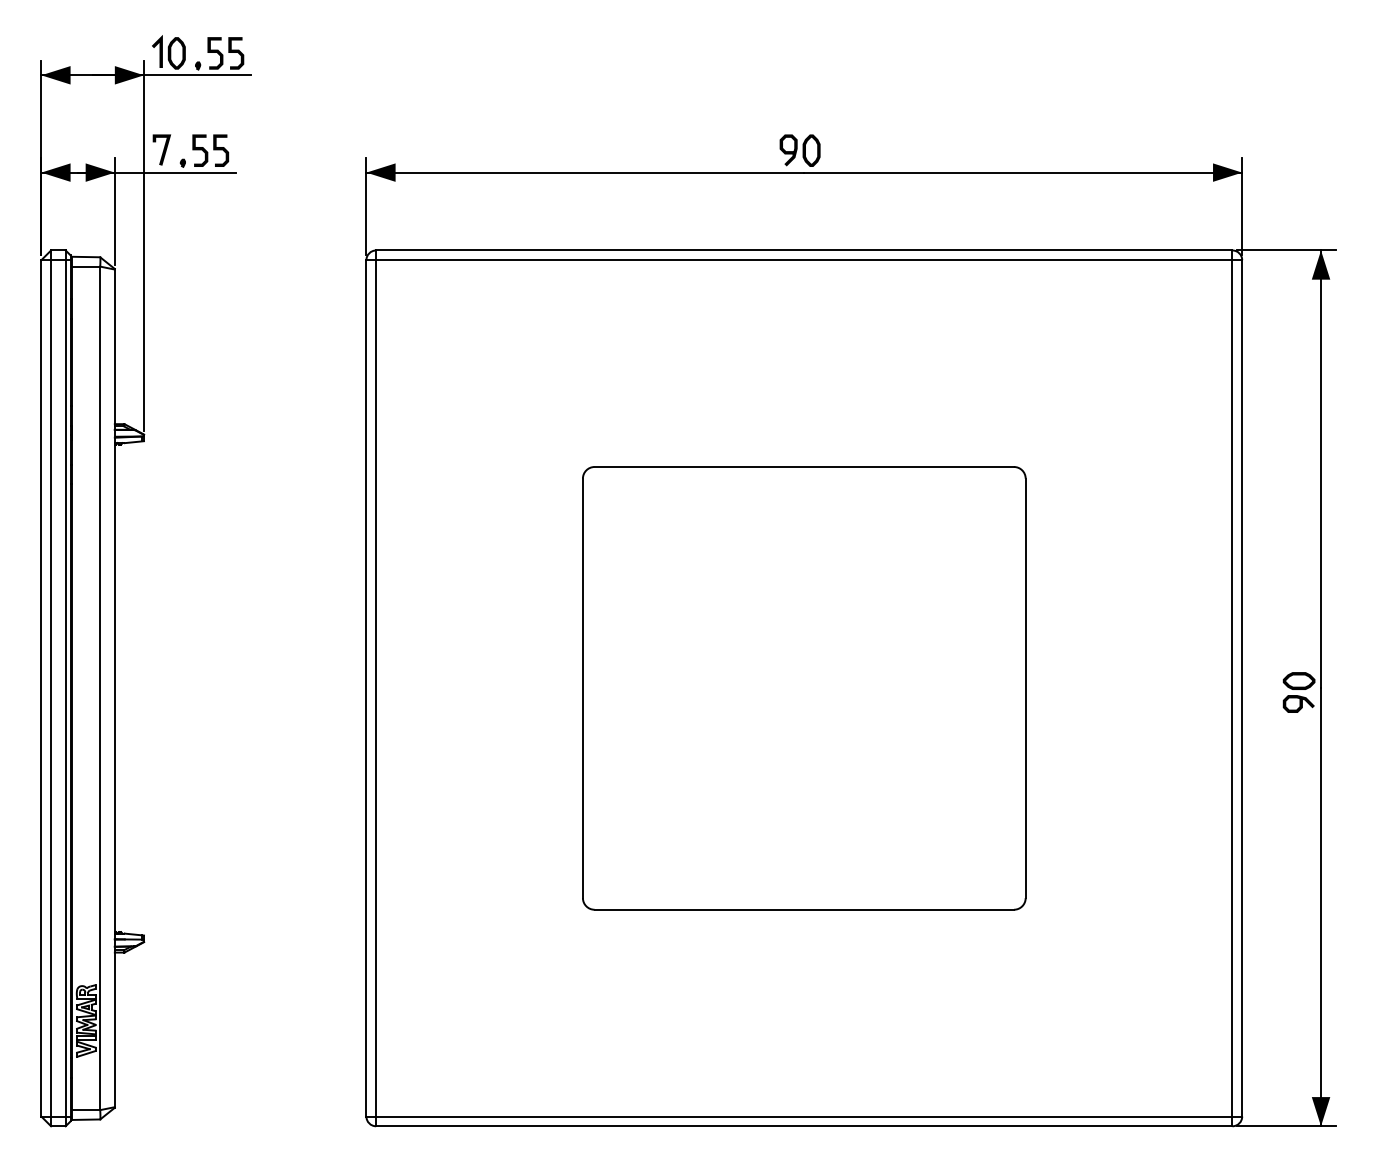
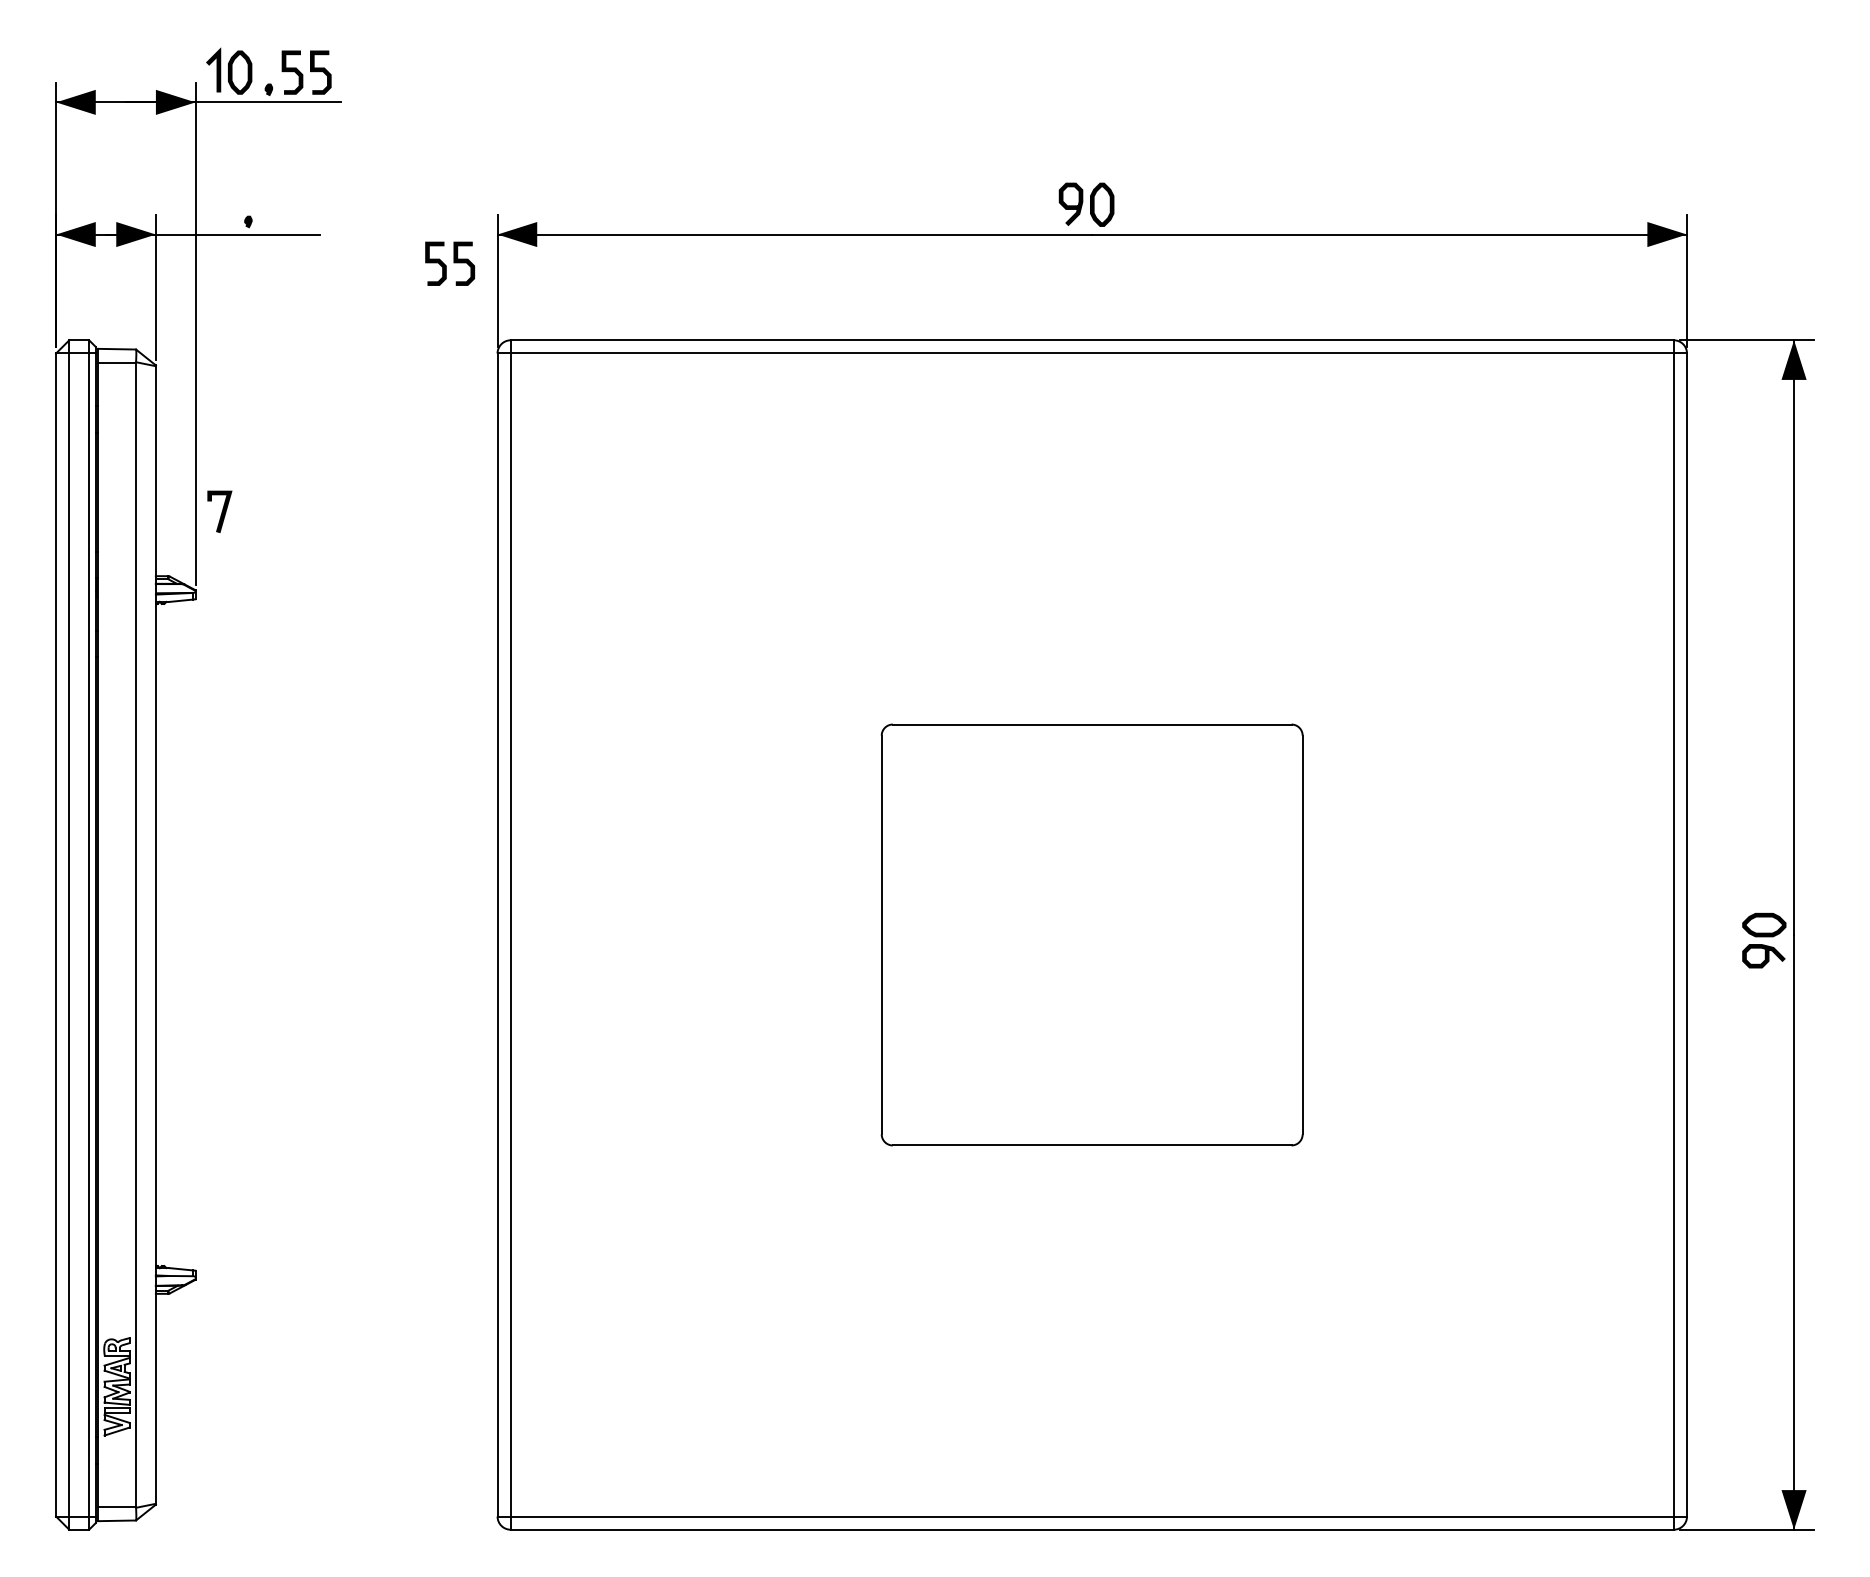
line: (163, 149) -> (221, 511), moved
part: (211, 150) -> (450, 263), moved
part: (803, 687) -> (1091, 934), size x0.7

